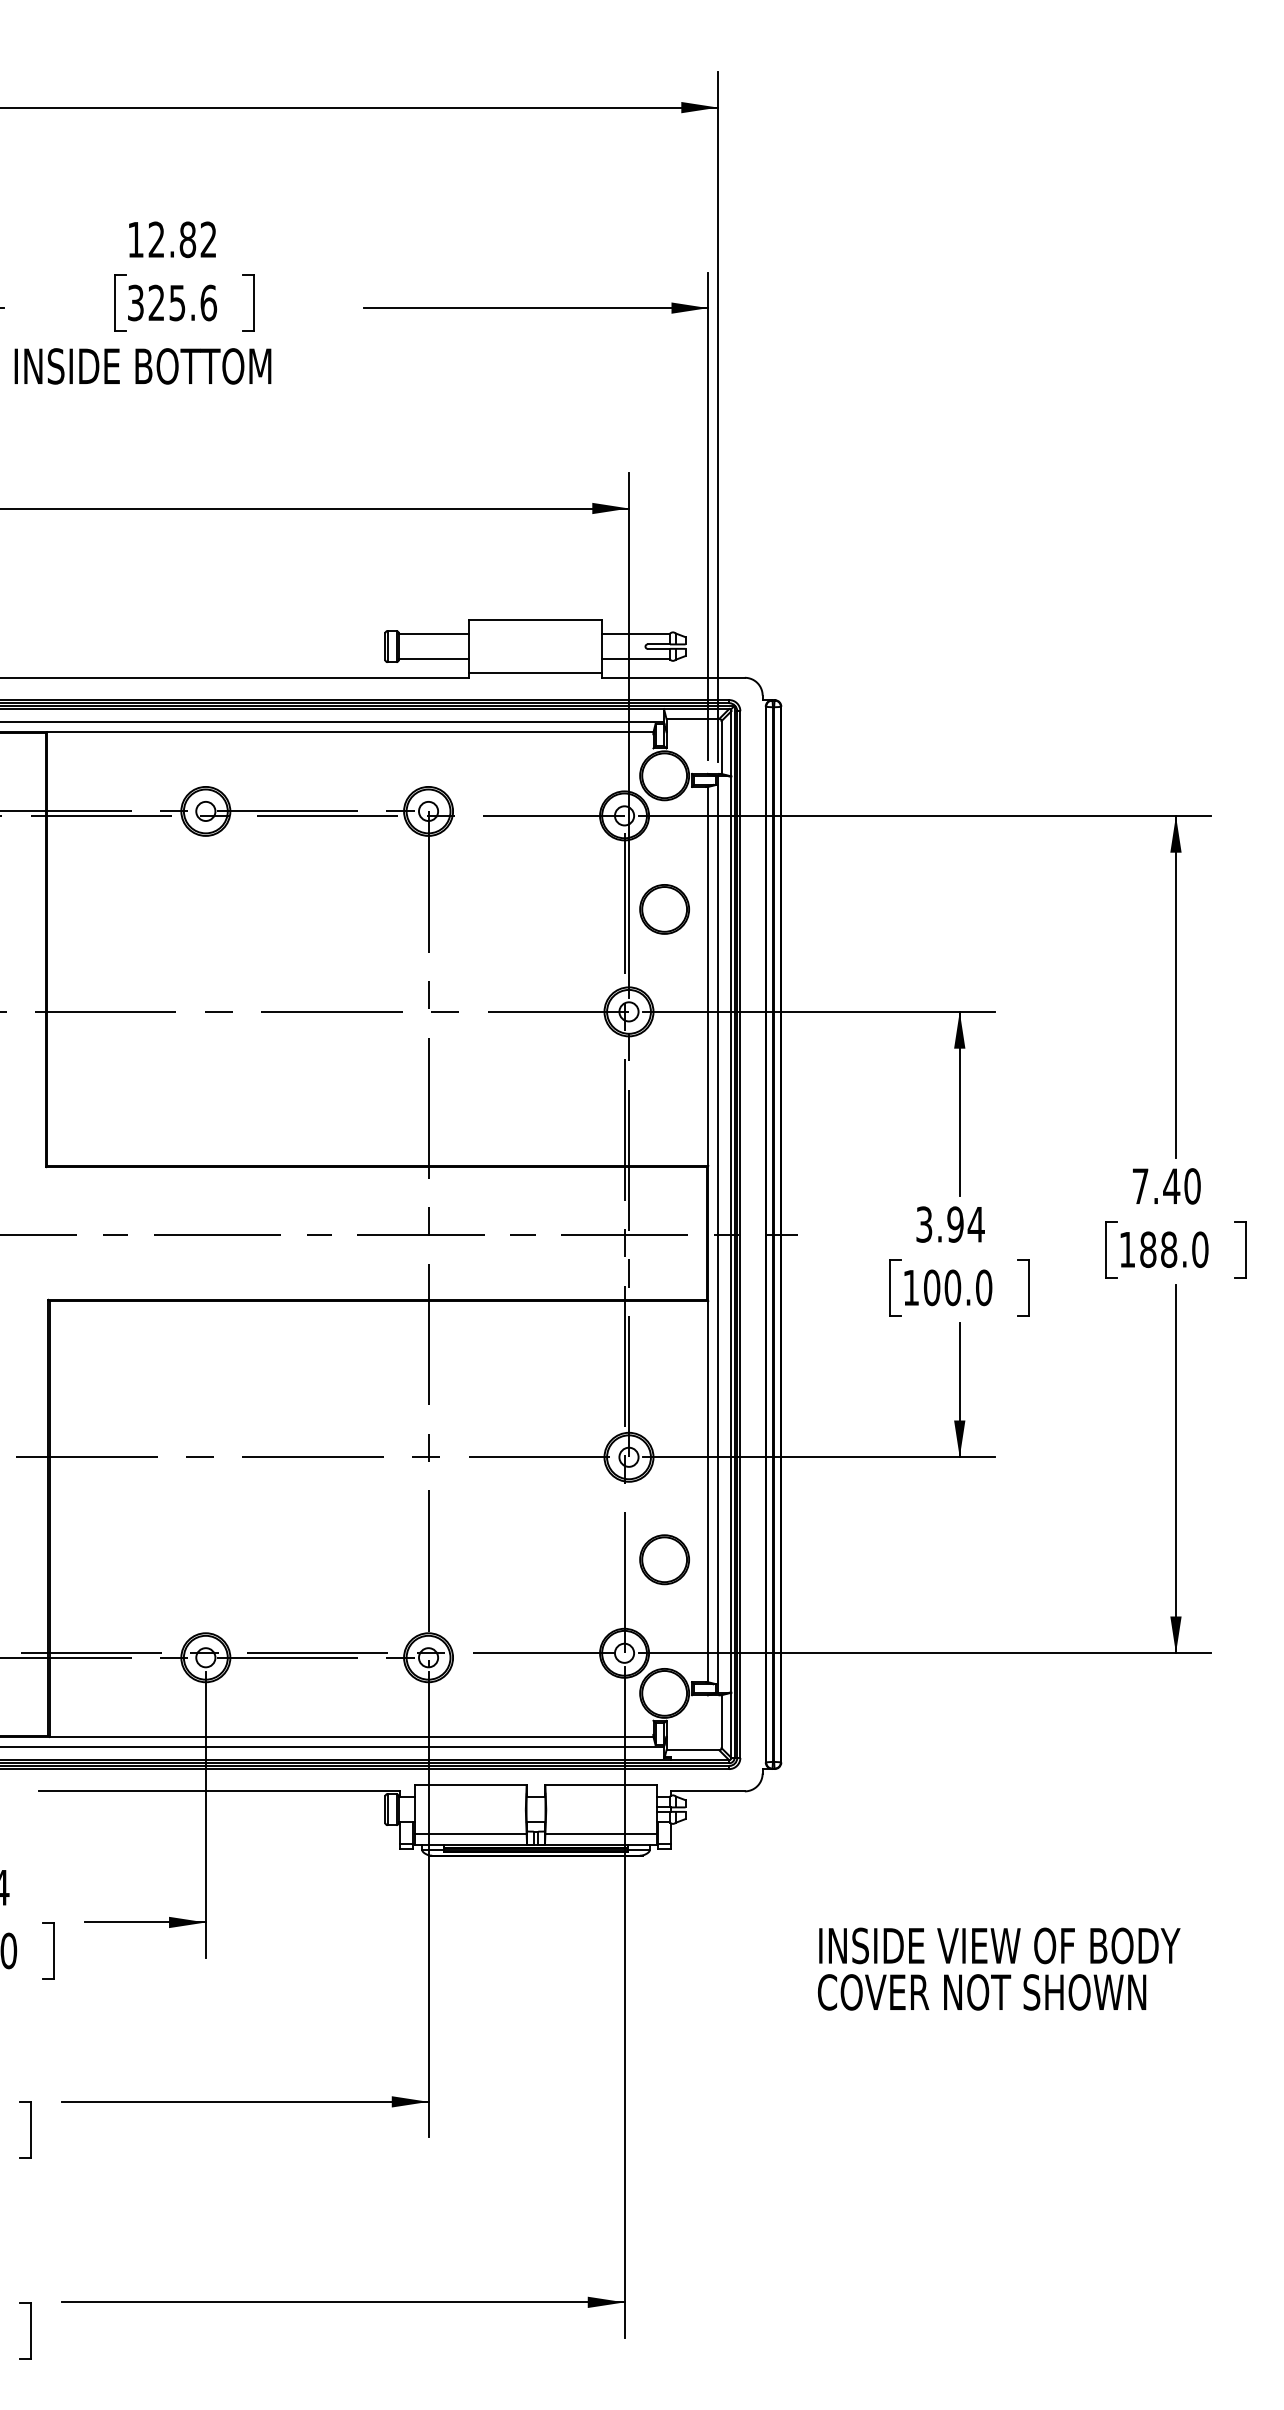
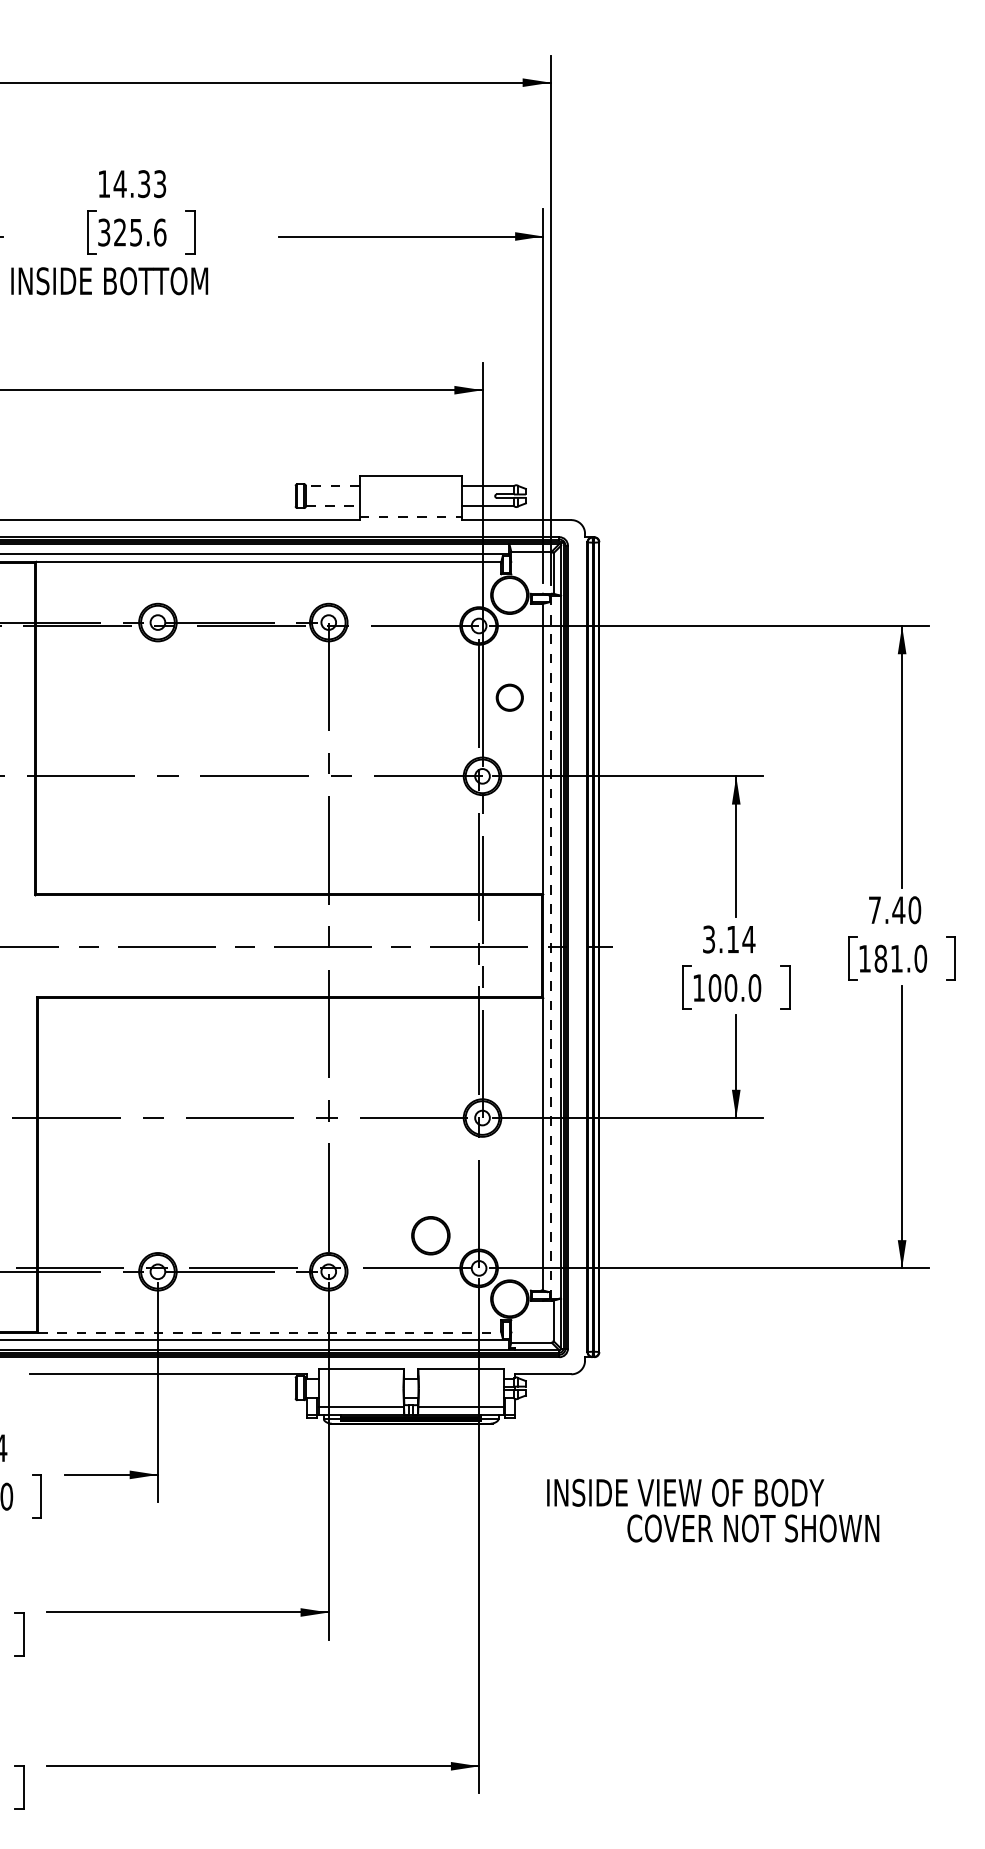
text: (182, 239) -> (140, 183), 12.82 -> 14.33
line: (433, 633) -> (332, 486), solid -> dashed
line: (433, 659) -> (332, 506), solid -> dashed
line: (535, 673) -> (410, 516), solid -> dashed
part: (664, 909) -> (509, 697), size x0.7
text: (955, 1224) -> (732, 939), 3.94 -> 3.14
line: (718, 1235) -> (551, 947), solid -> dashed
text: (1169, 1249) -> (897, 958), 188.0 -> 181.0
part: (664, 1559) -> (430, 1235), moved
line: (351, 1736) -> (269, 1332), solid -> dashed
text: (999, 1945) -> (685, 1492), moved

